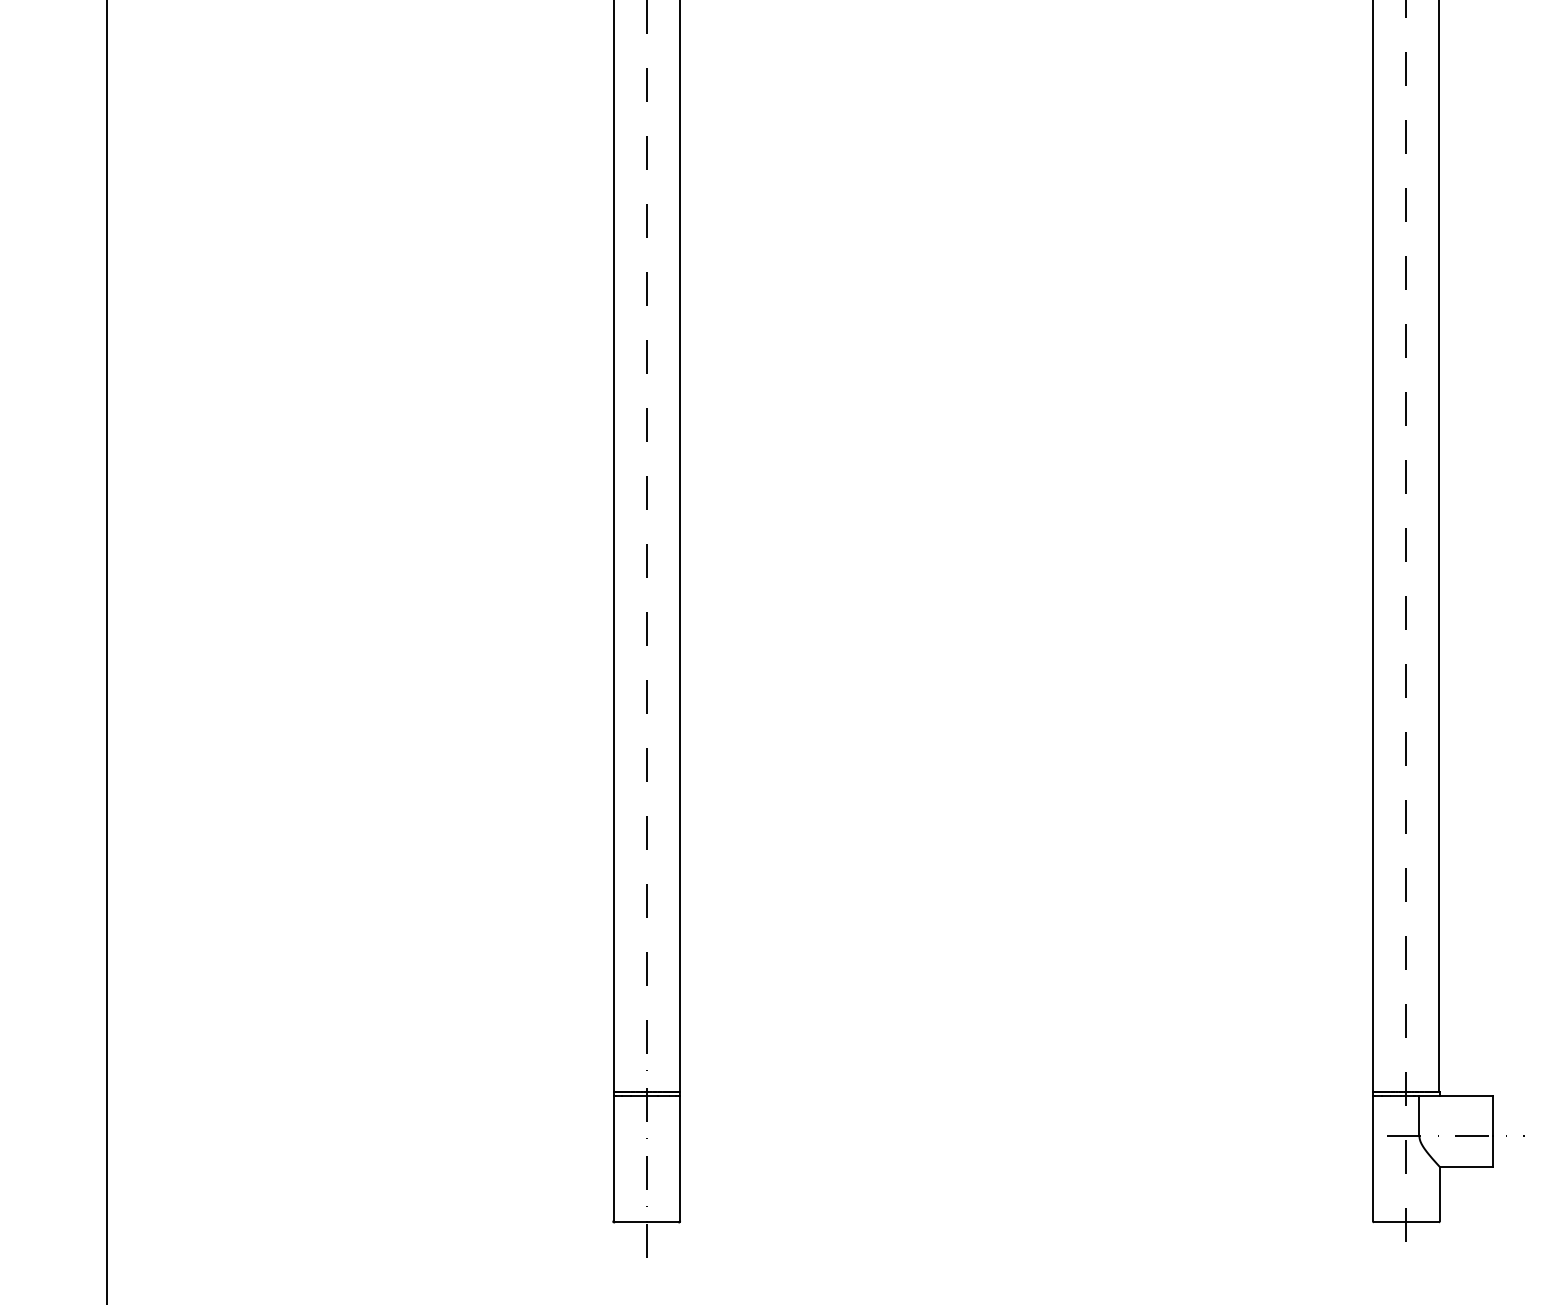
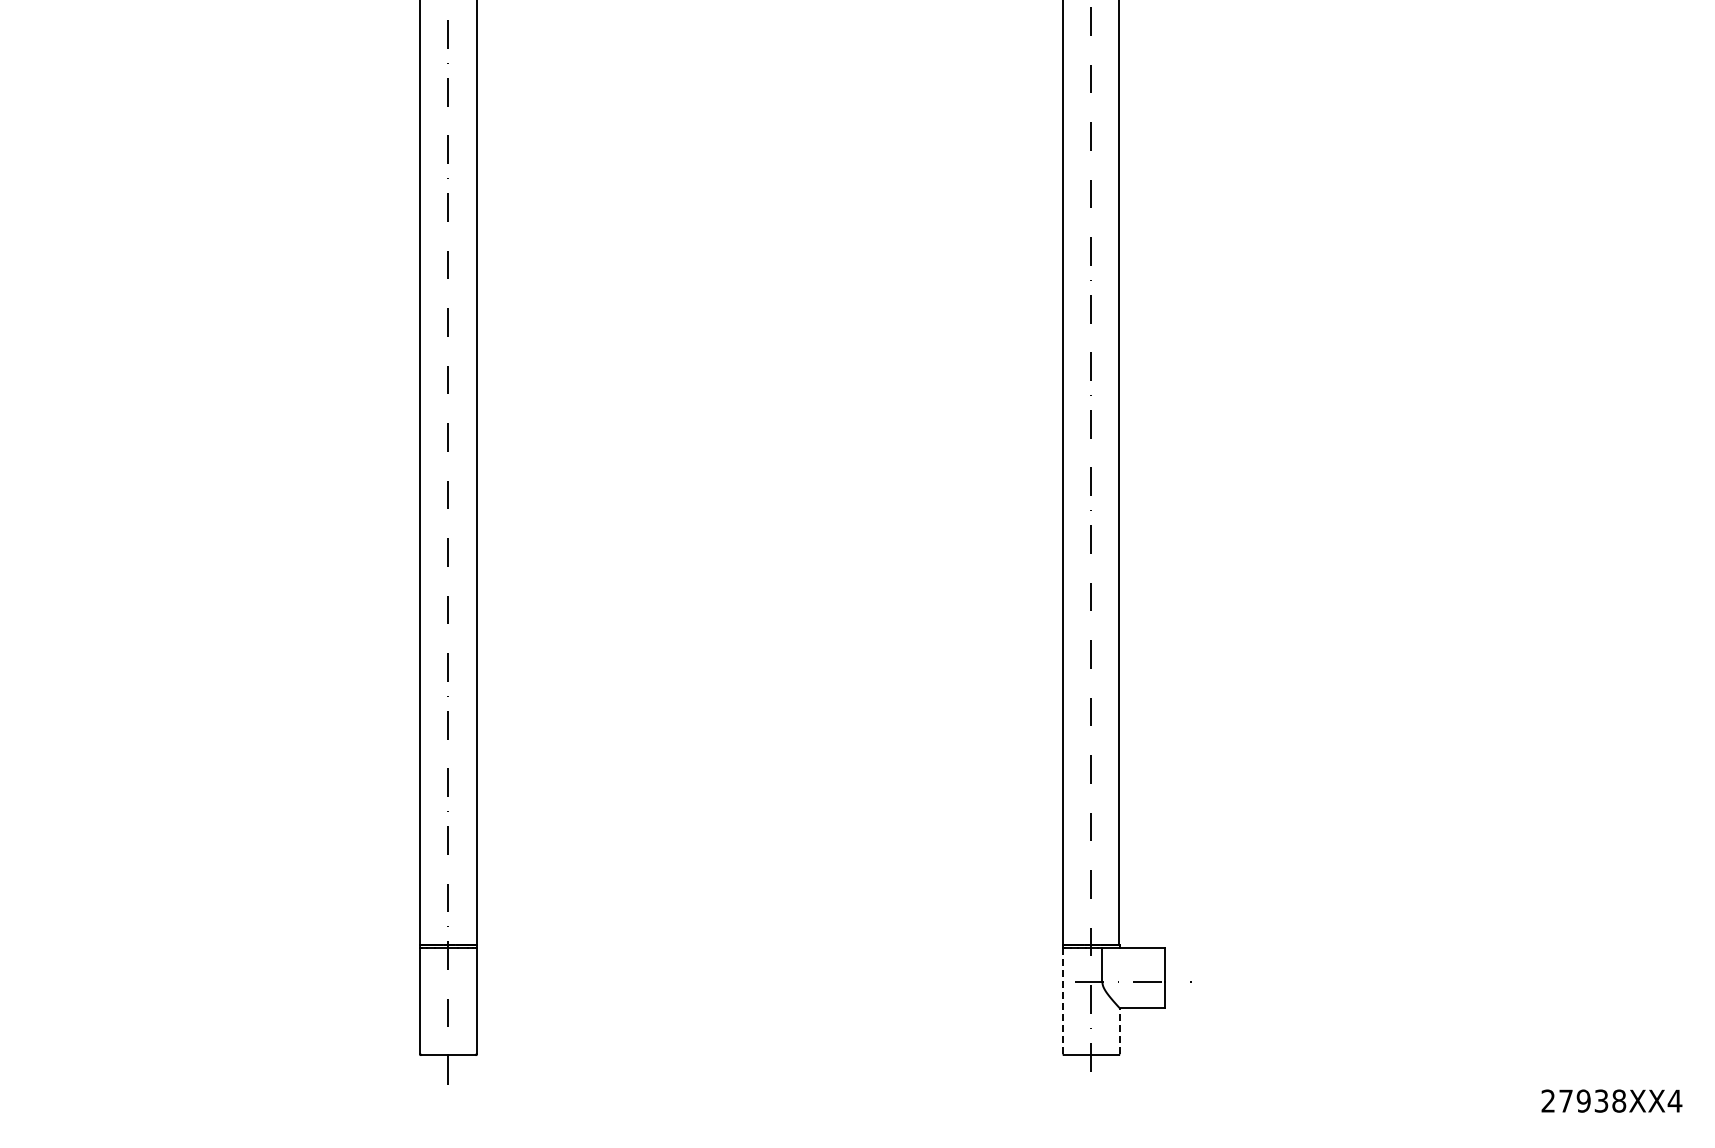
line: (1373, 1157) -> (1063, 1000), solid -> dashed
line: (1439, 1193) -> (1119, 1030), solid -> dashed

